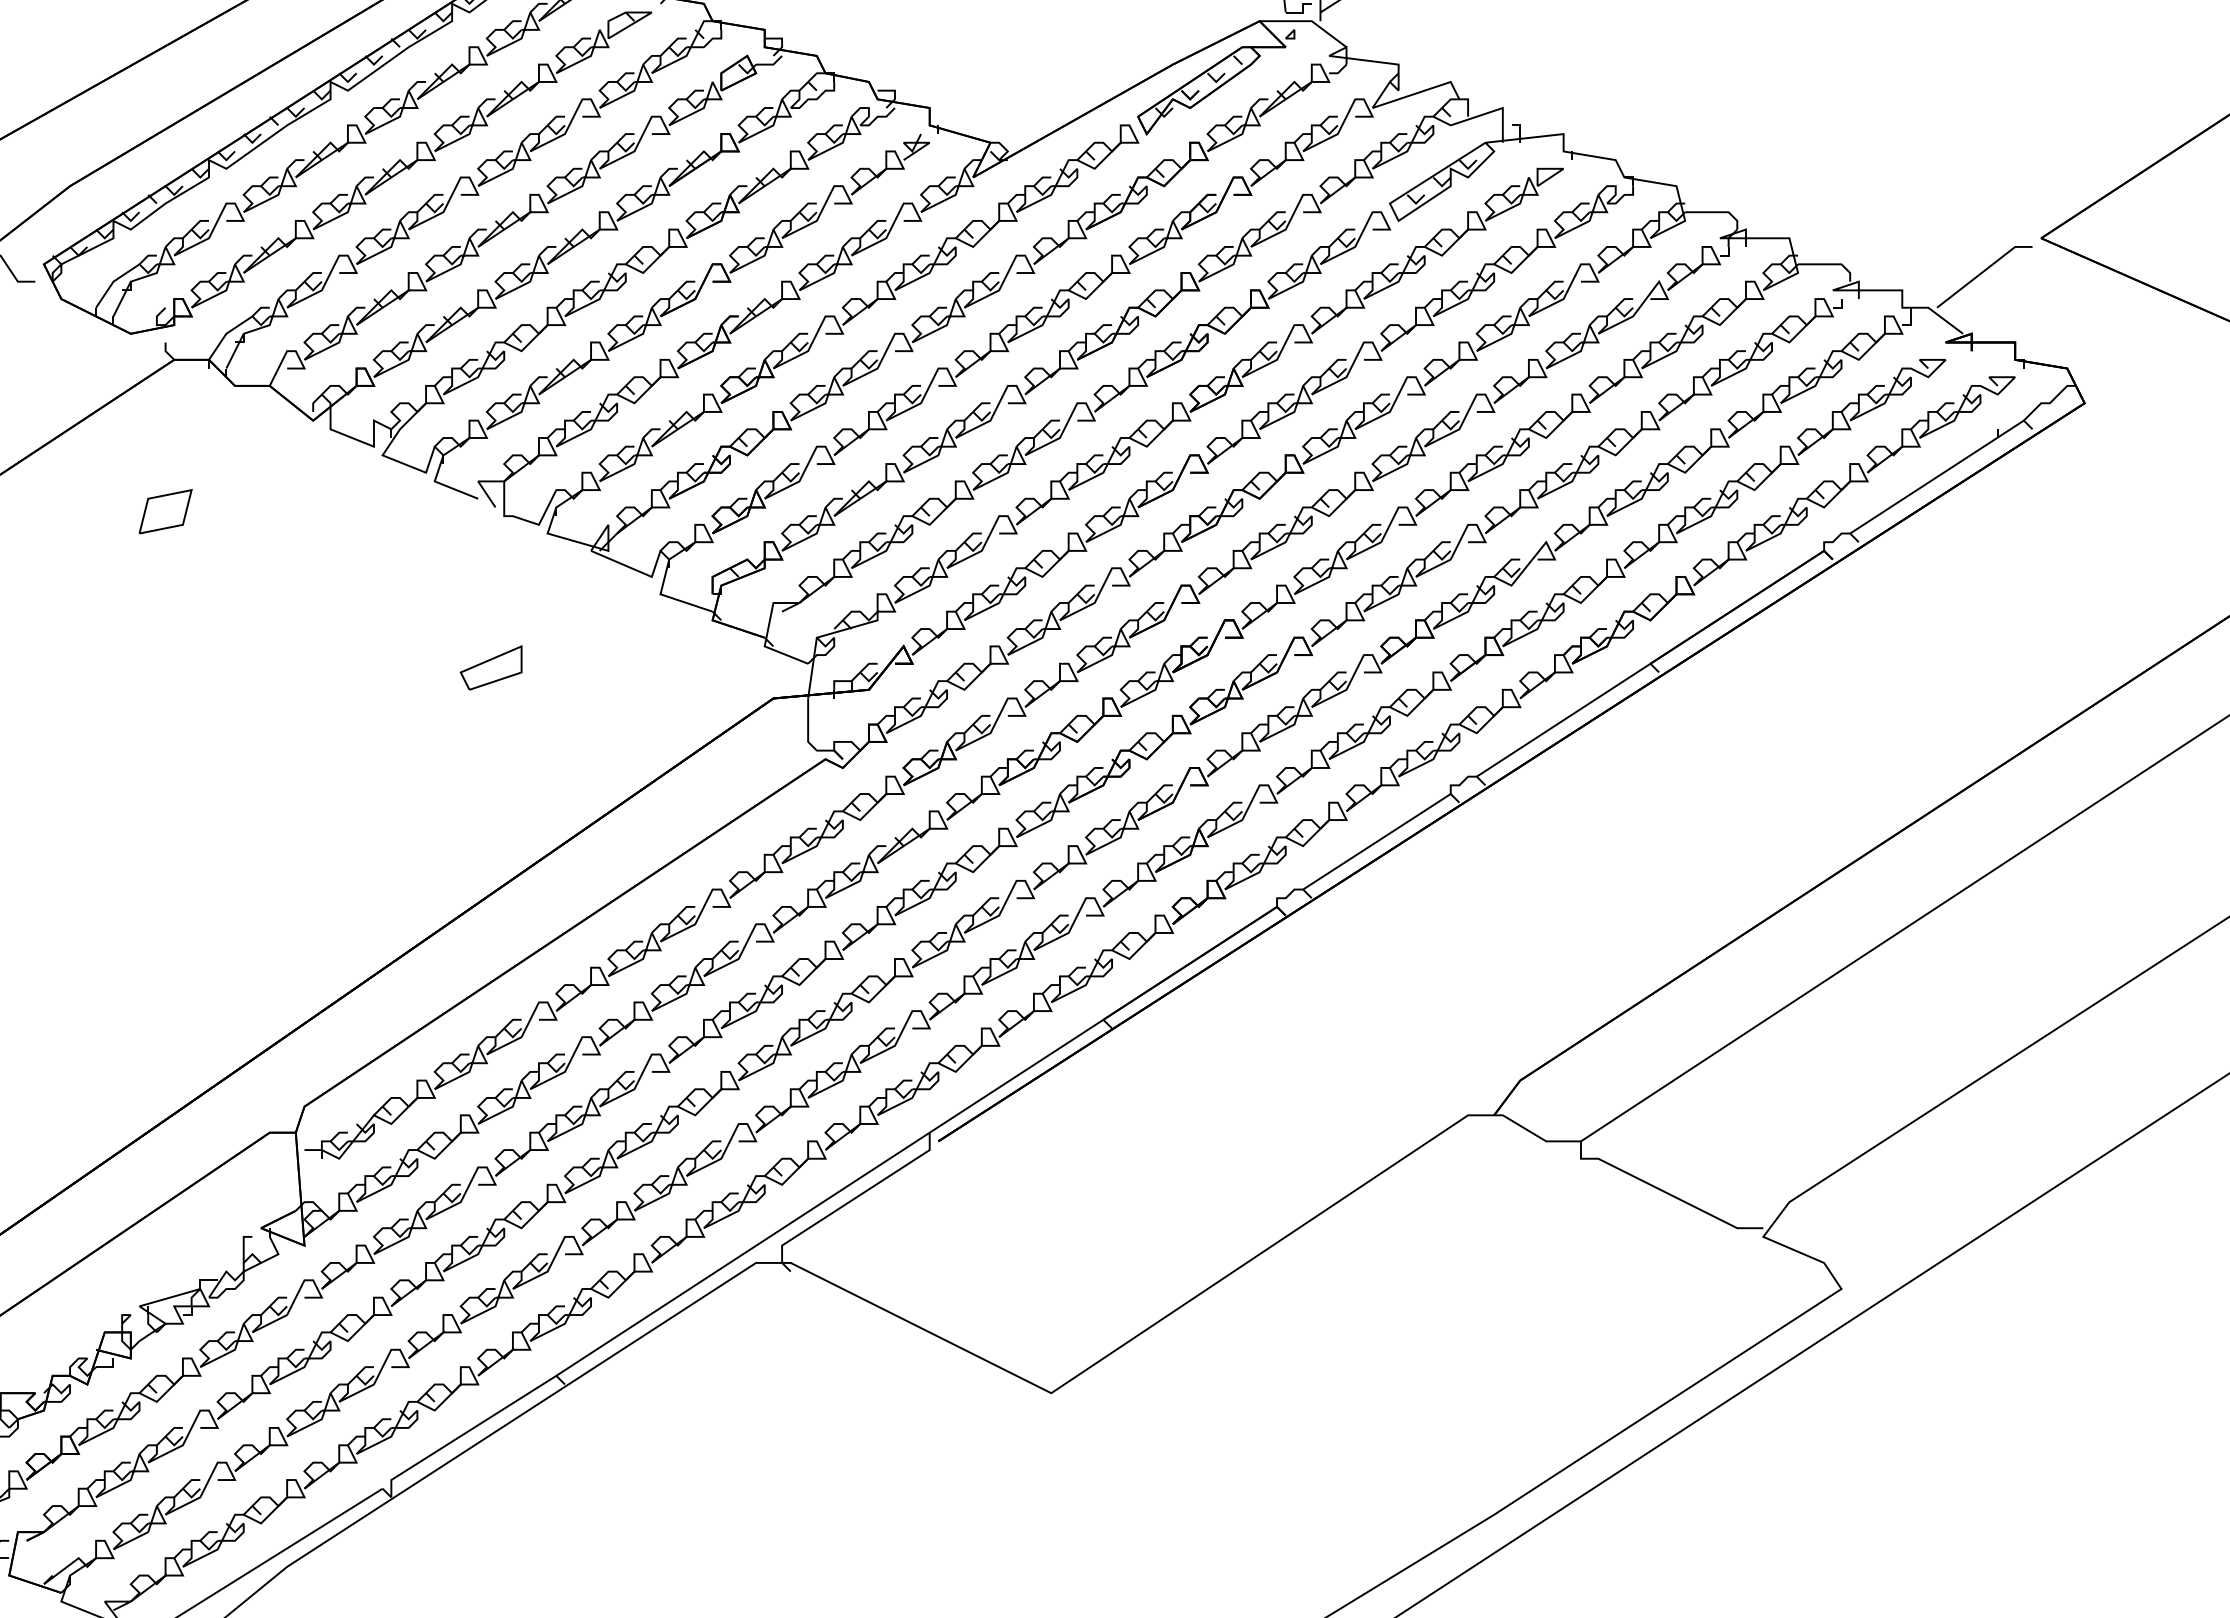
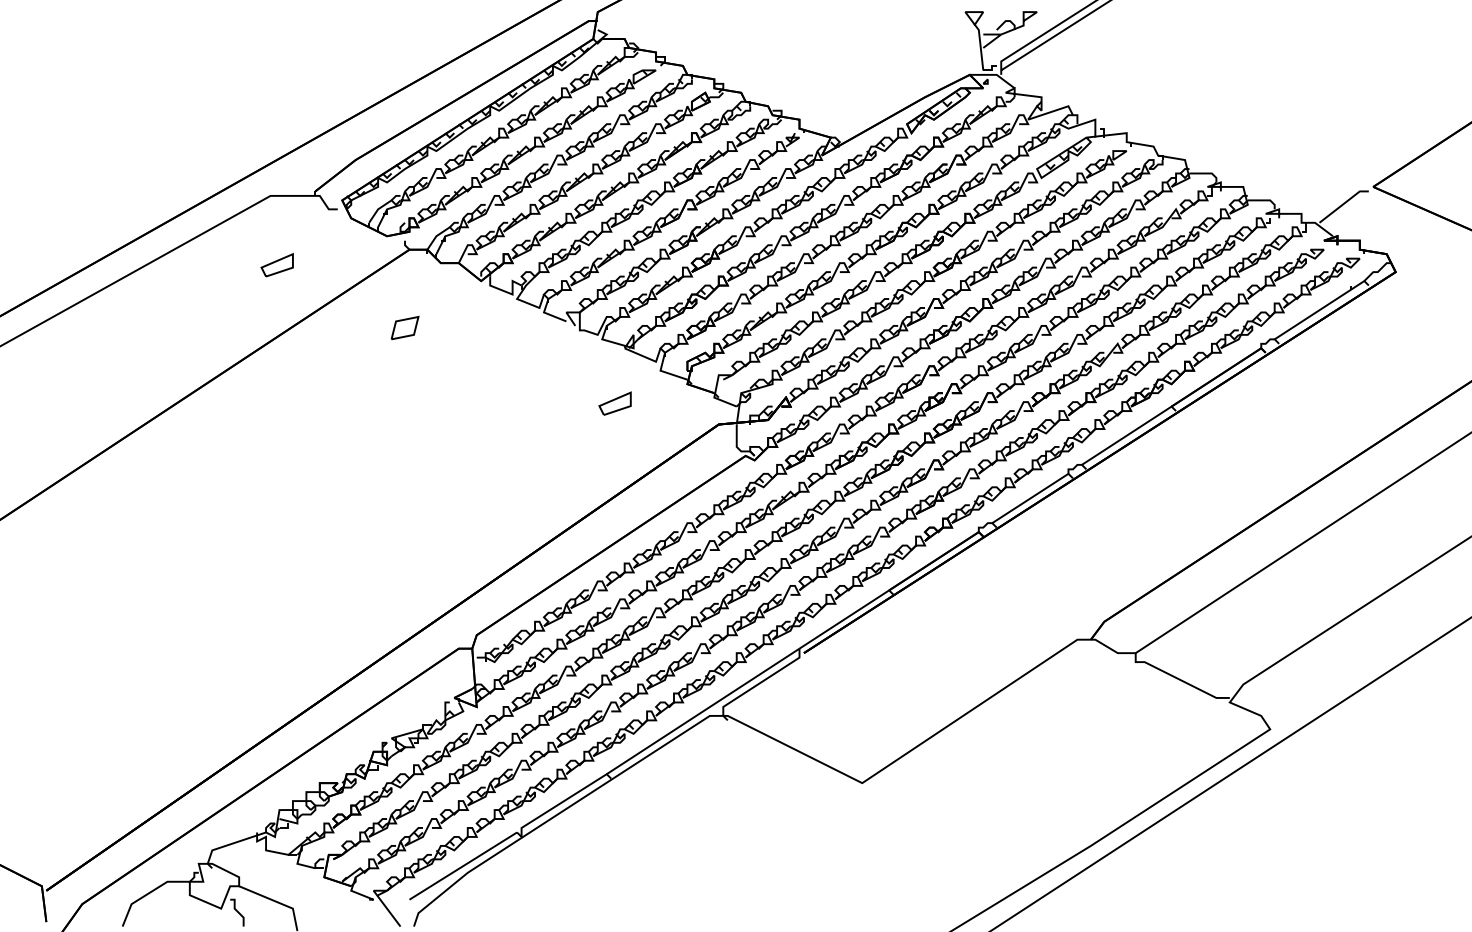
part: (489, 667) -> (614, 403), moved

